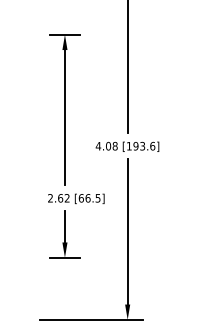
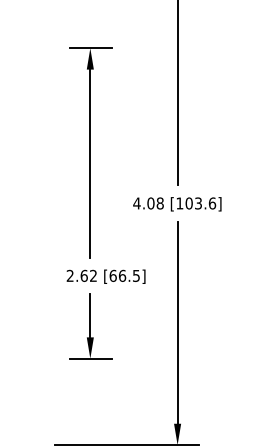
text: (135, 146) -> (188, 203), [193.6] -> [103.6]

